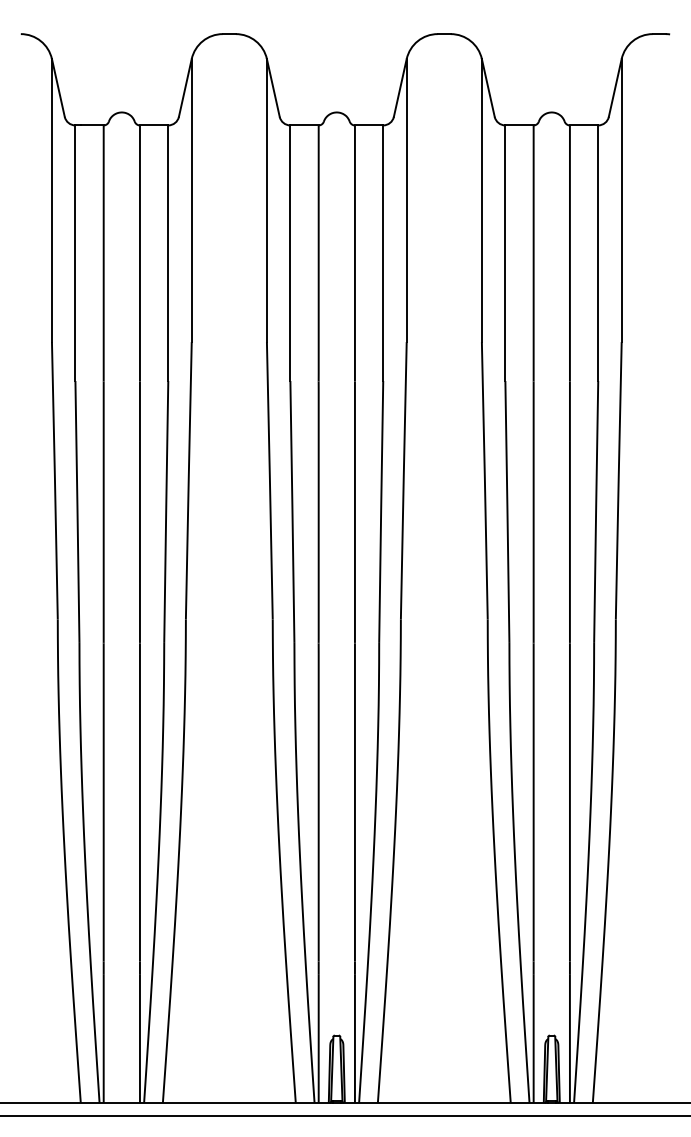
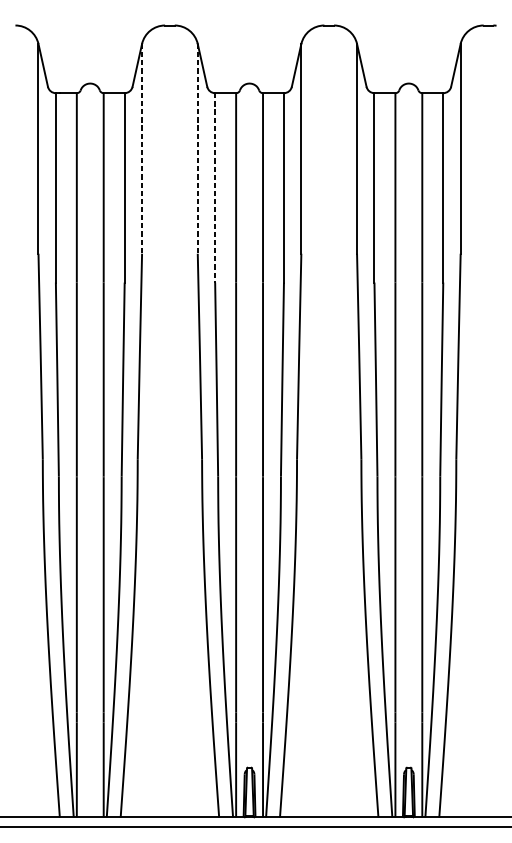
line: (191, 200) -> (141, 148), solid -> dashed
line: (266, 200) -> (197, 148), solid -> dashed
line: (290, 253) -> (215, 188), solid -> dashed

